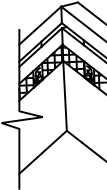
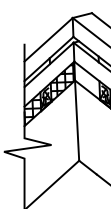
hatch: (73, 62) -> (86, 82), removed

